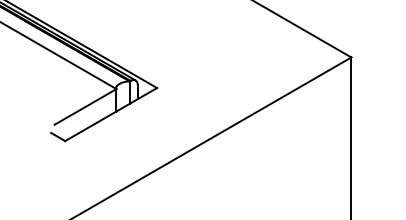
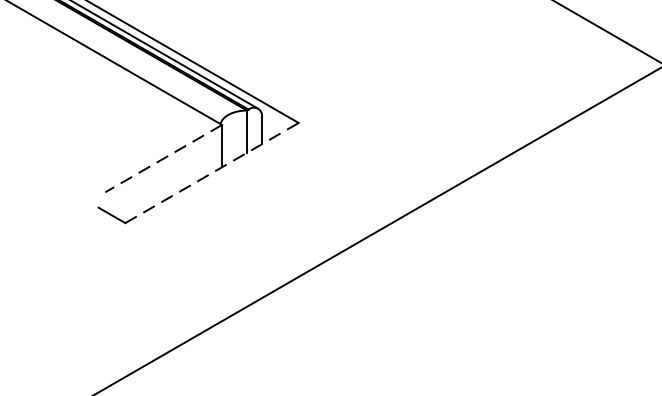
line: (85, 106) -> (163, 157), solid -> dashed
line: (111, 114) -> (212, 172), solid -> dashed

